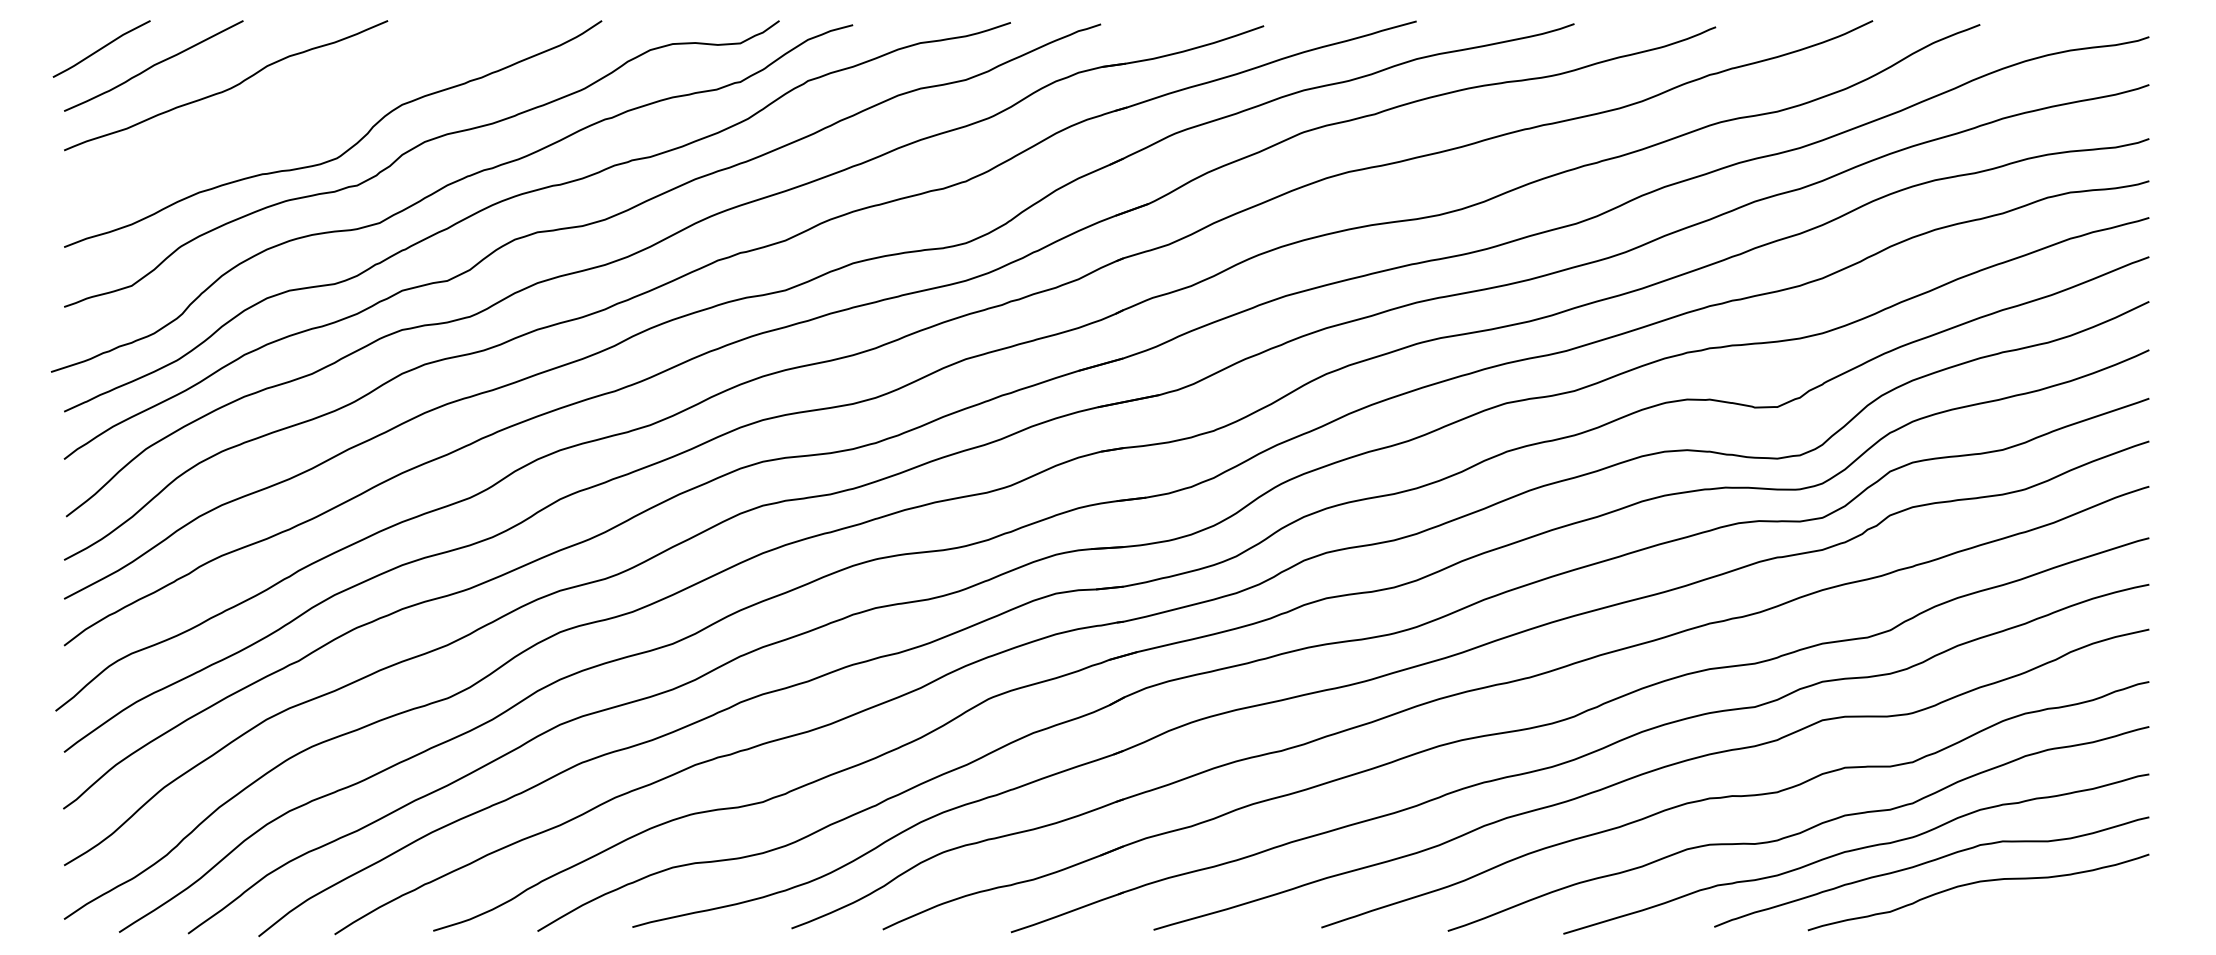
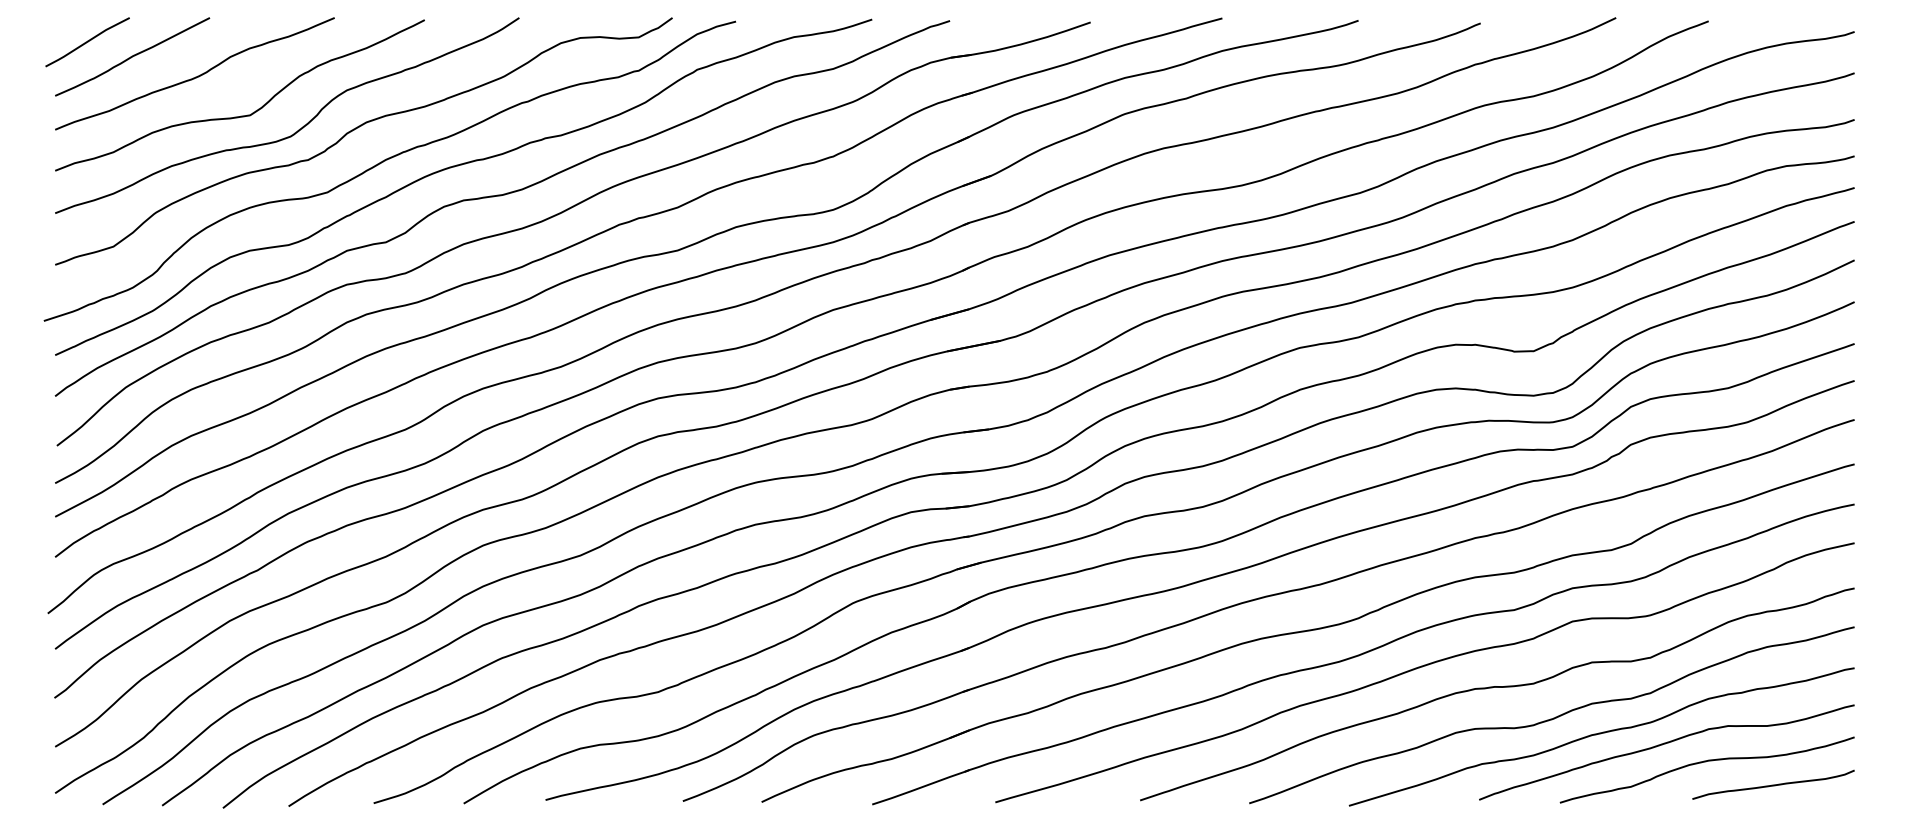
curve: (280, 133) -> (241, 115), added
curve: (2055, 909) -> (1773, 784), added

